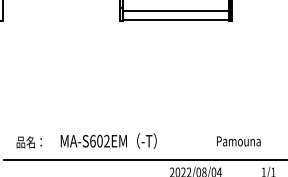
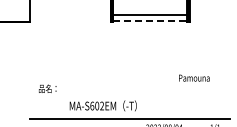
line: (176, 20) -> (150, 21), solid -> dashed
text: (238, 140) -> (194, 77), moved
text: (28, 141) -> (47, 88), moved

